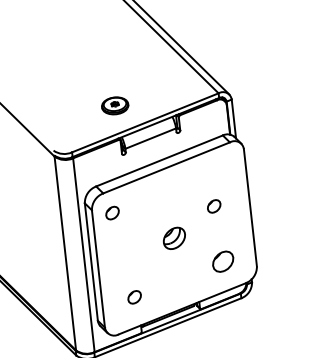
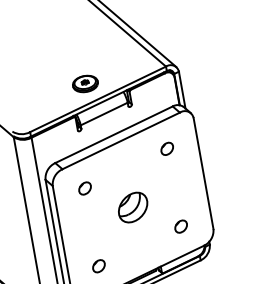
part: (115, 105) -> (85, 83), moved
part: (214, 206) -> (167, 148), moved
part: (112, 212) -> (84, 187), moved
part: (174, 238) -> (133, 207), size x1.43
part: (223, 261) -> (181, 226), size x0.62

